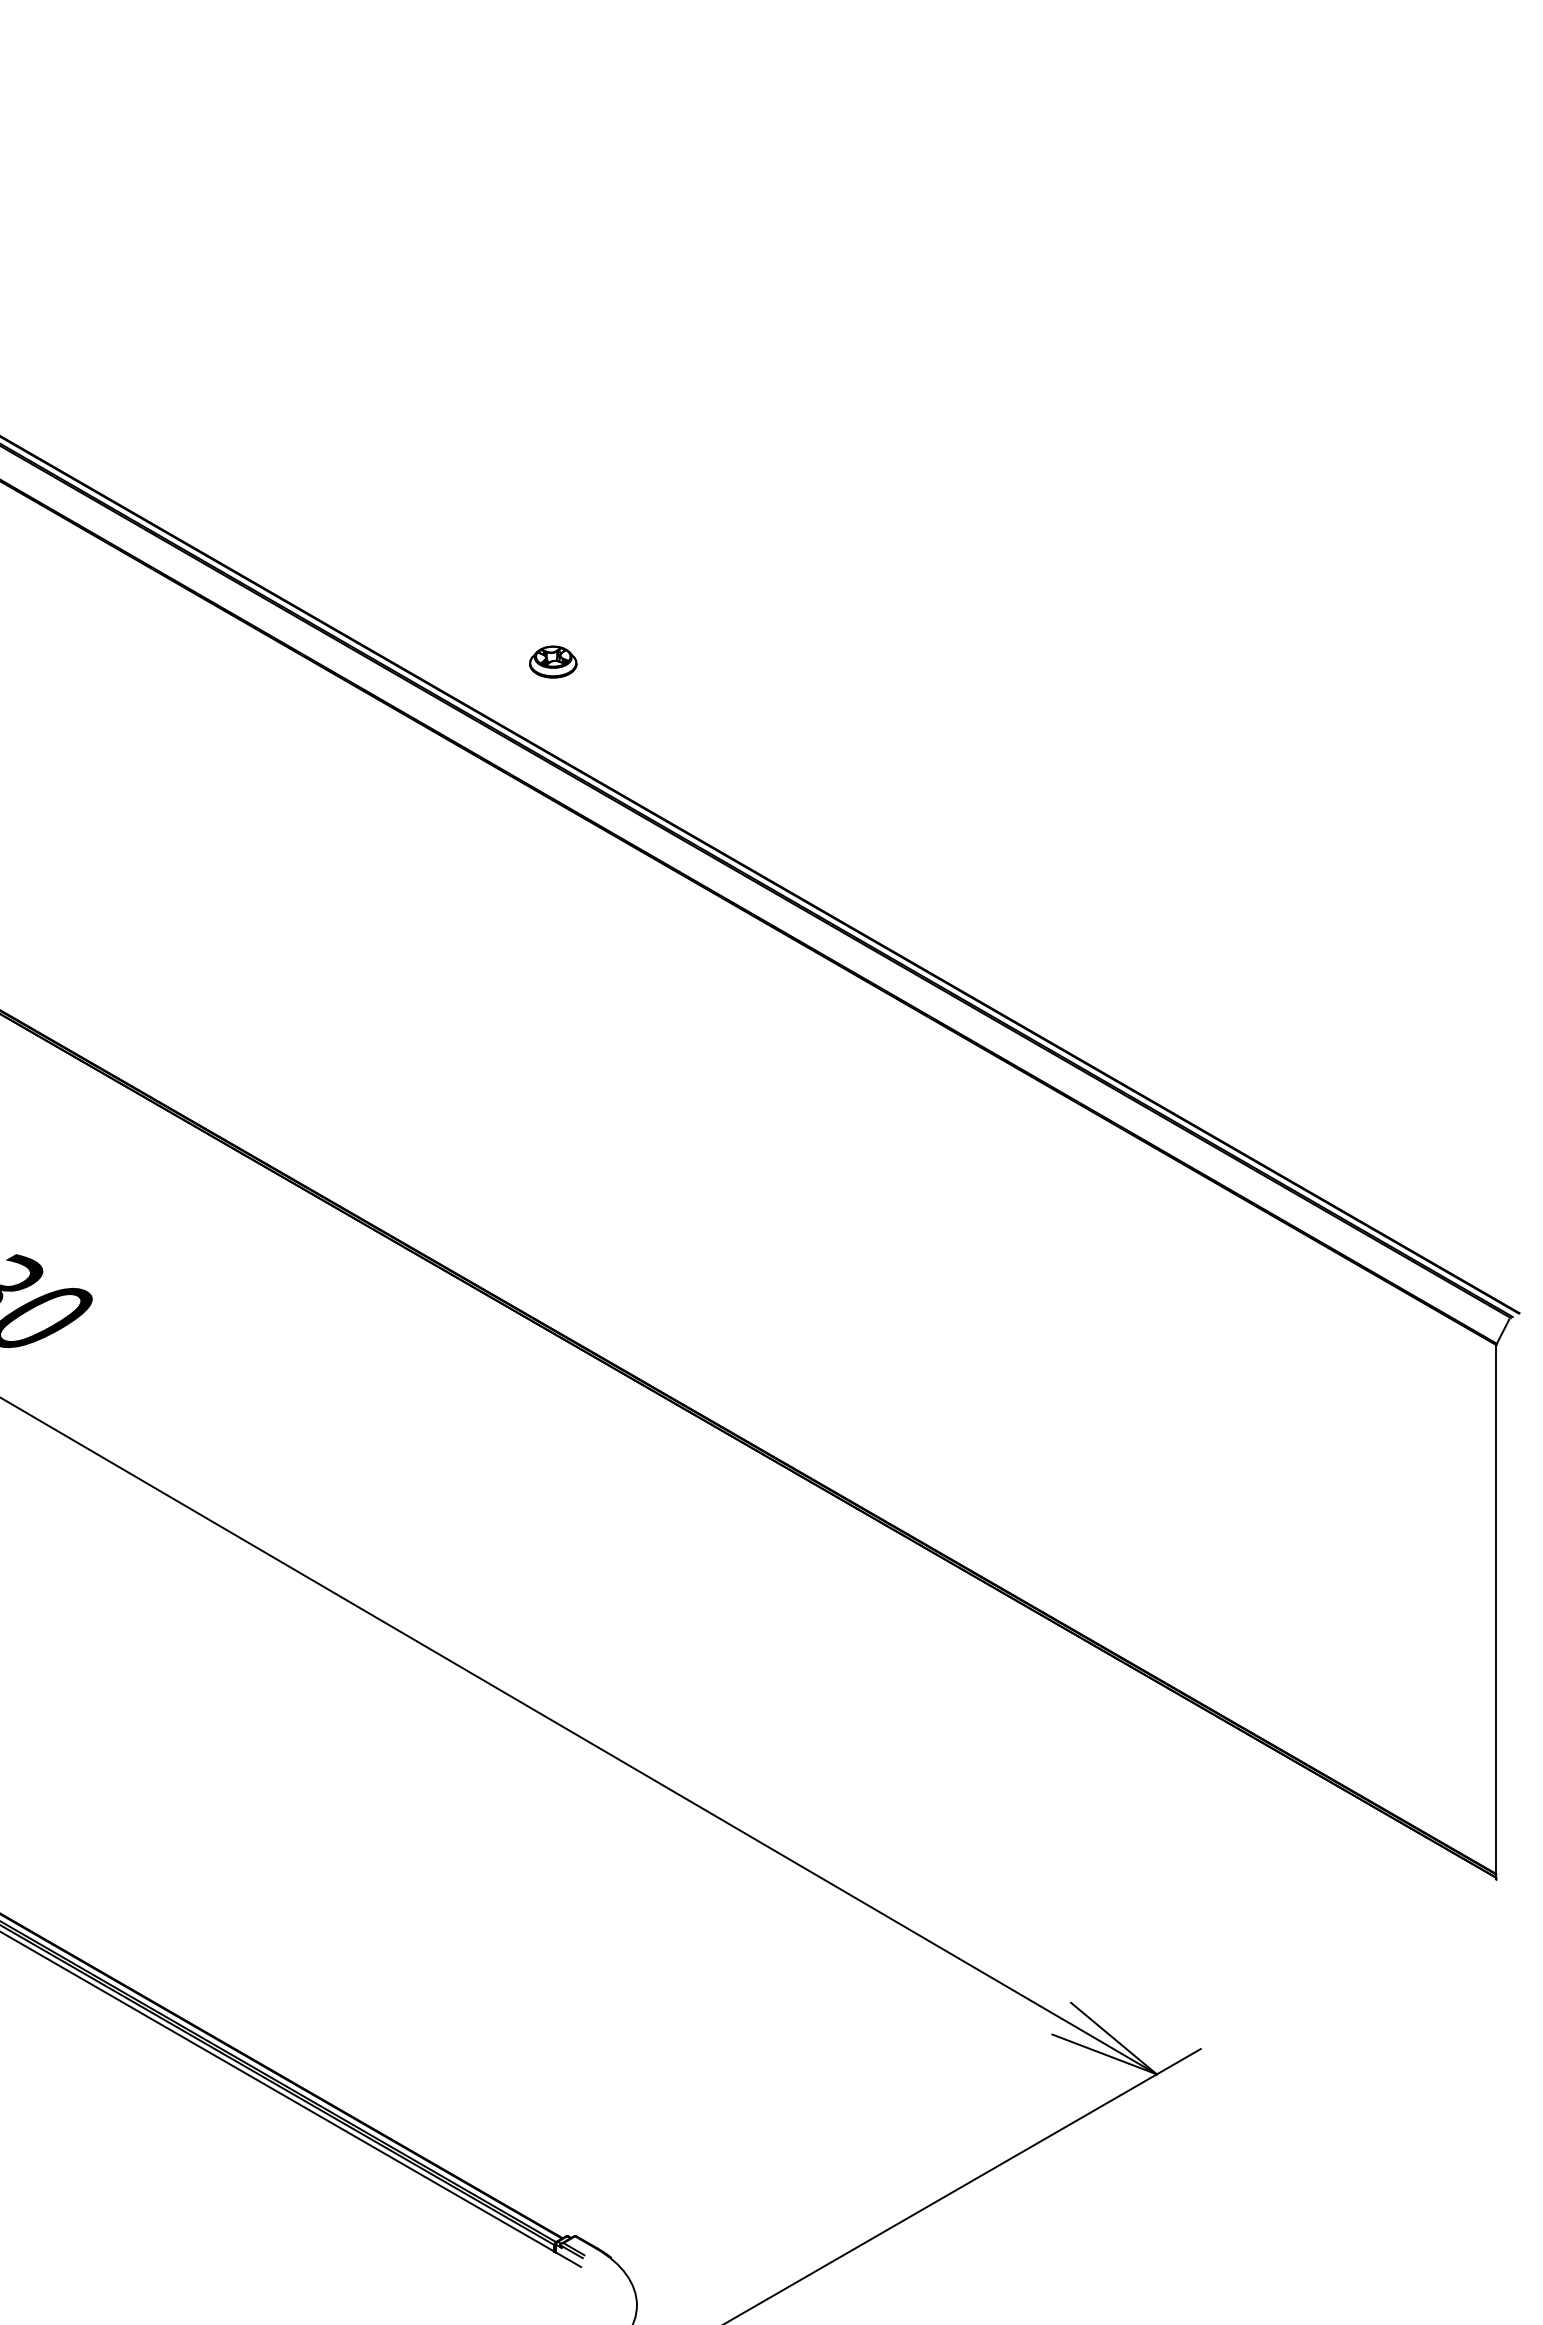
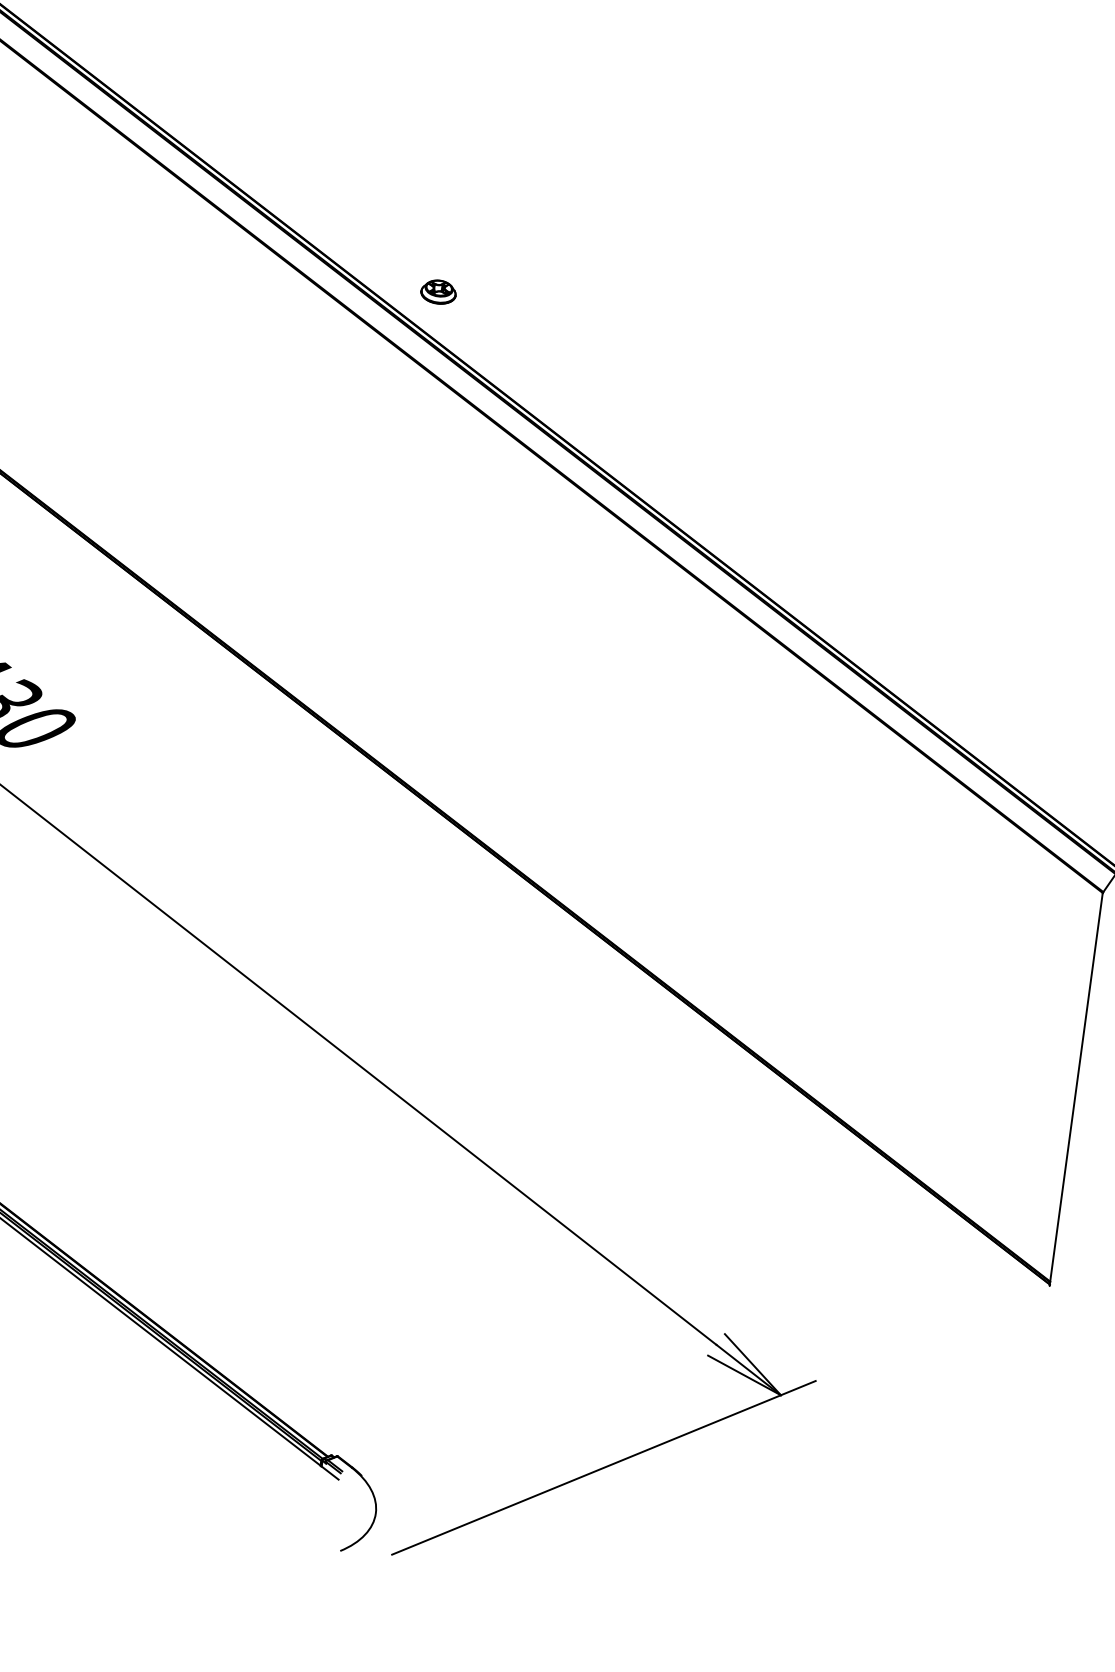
part: (553, 661) -> (438, 291), moved

